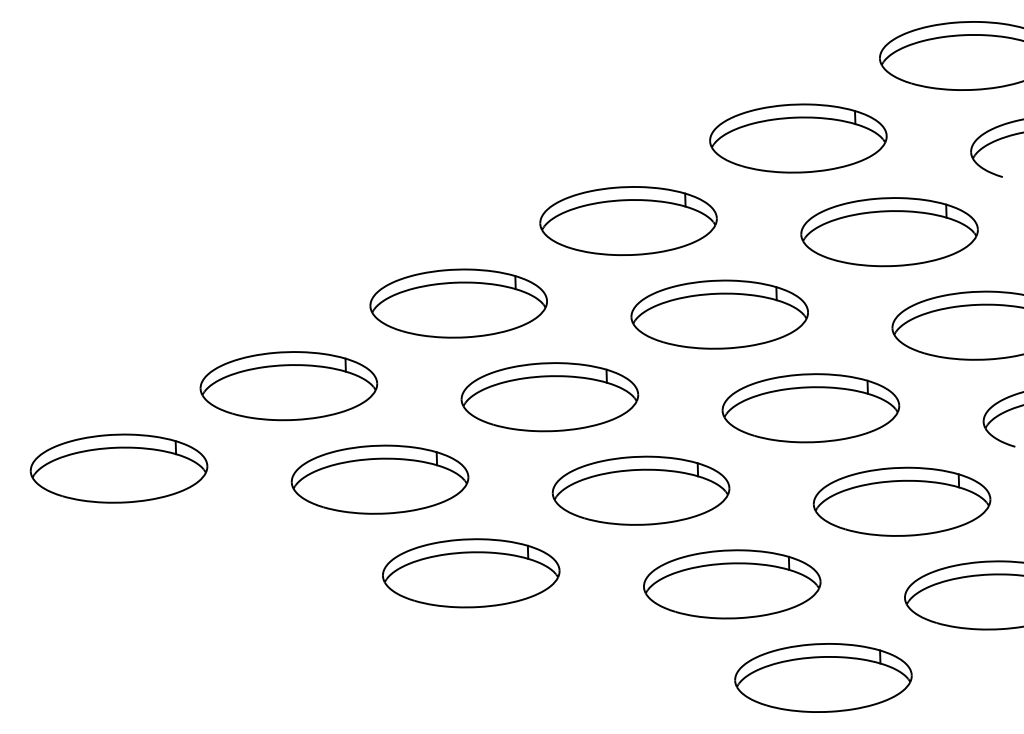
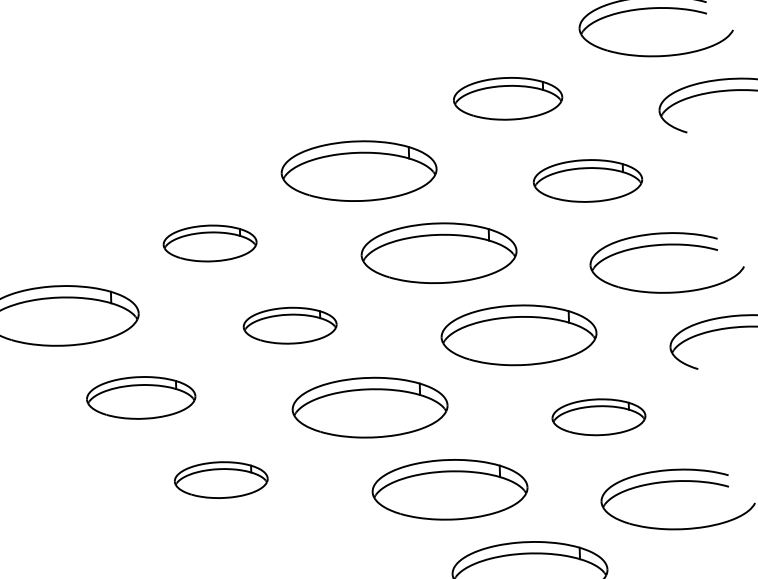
part: (798, 138) -> (508, 98), size x0.7
part: (889, 232) -> (587, 181), size x0.7
part: (458, 303) -> (210, 243), size x0.6
part: (549, 397) -> (289, 325), size x0.6
part: (379, 479) -> (140, 397), size x0.7
part: (901, 501) -> (598, 417), size x0.6
part: (471, 573) -> (221, 480), size x0.6

